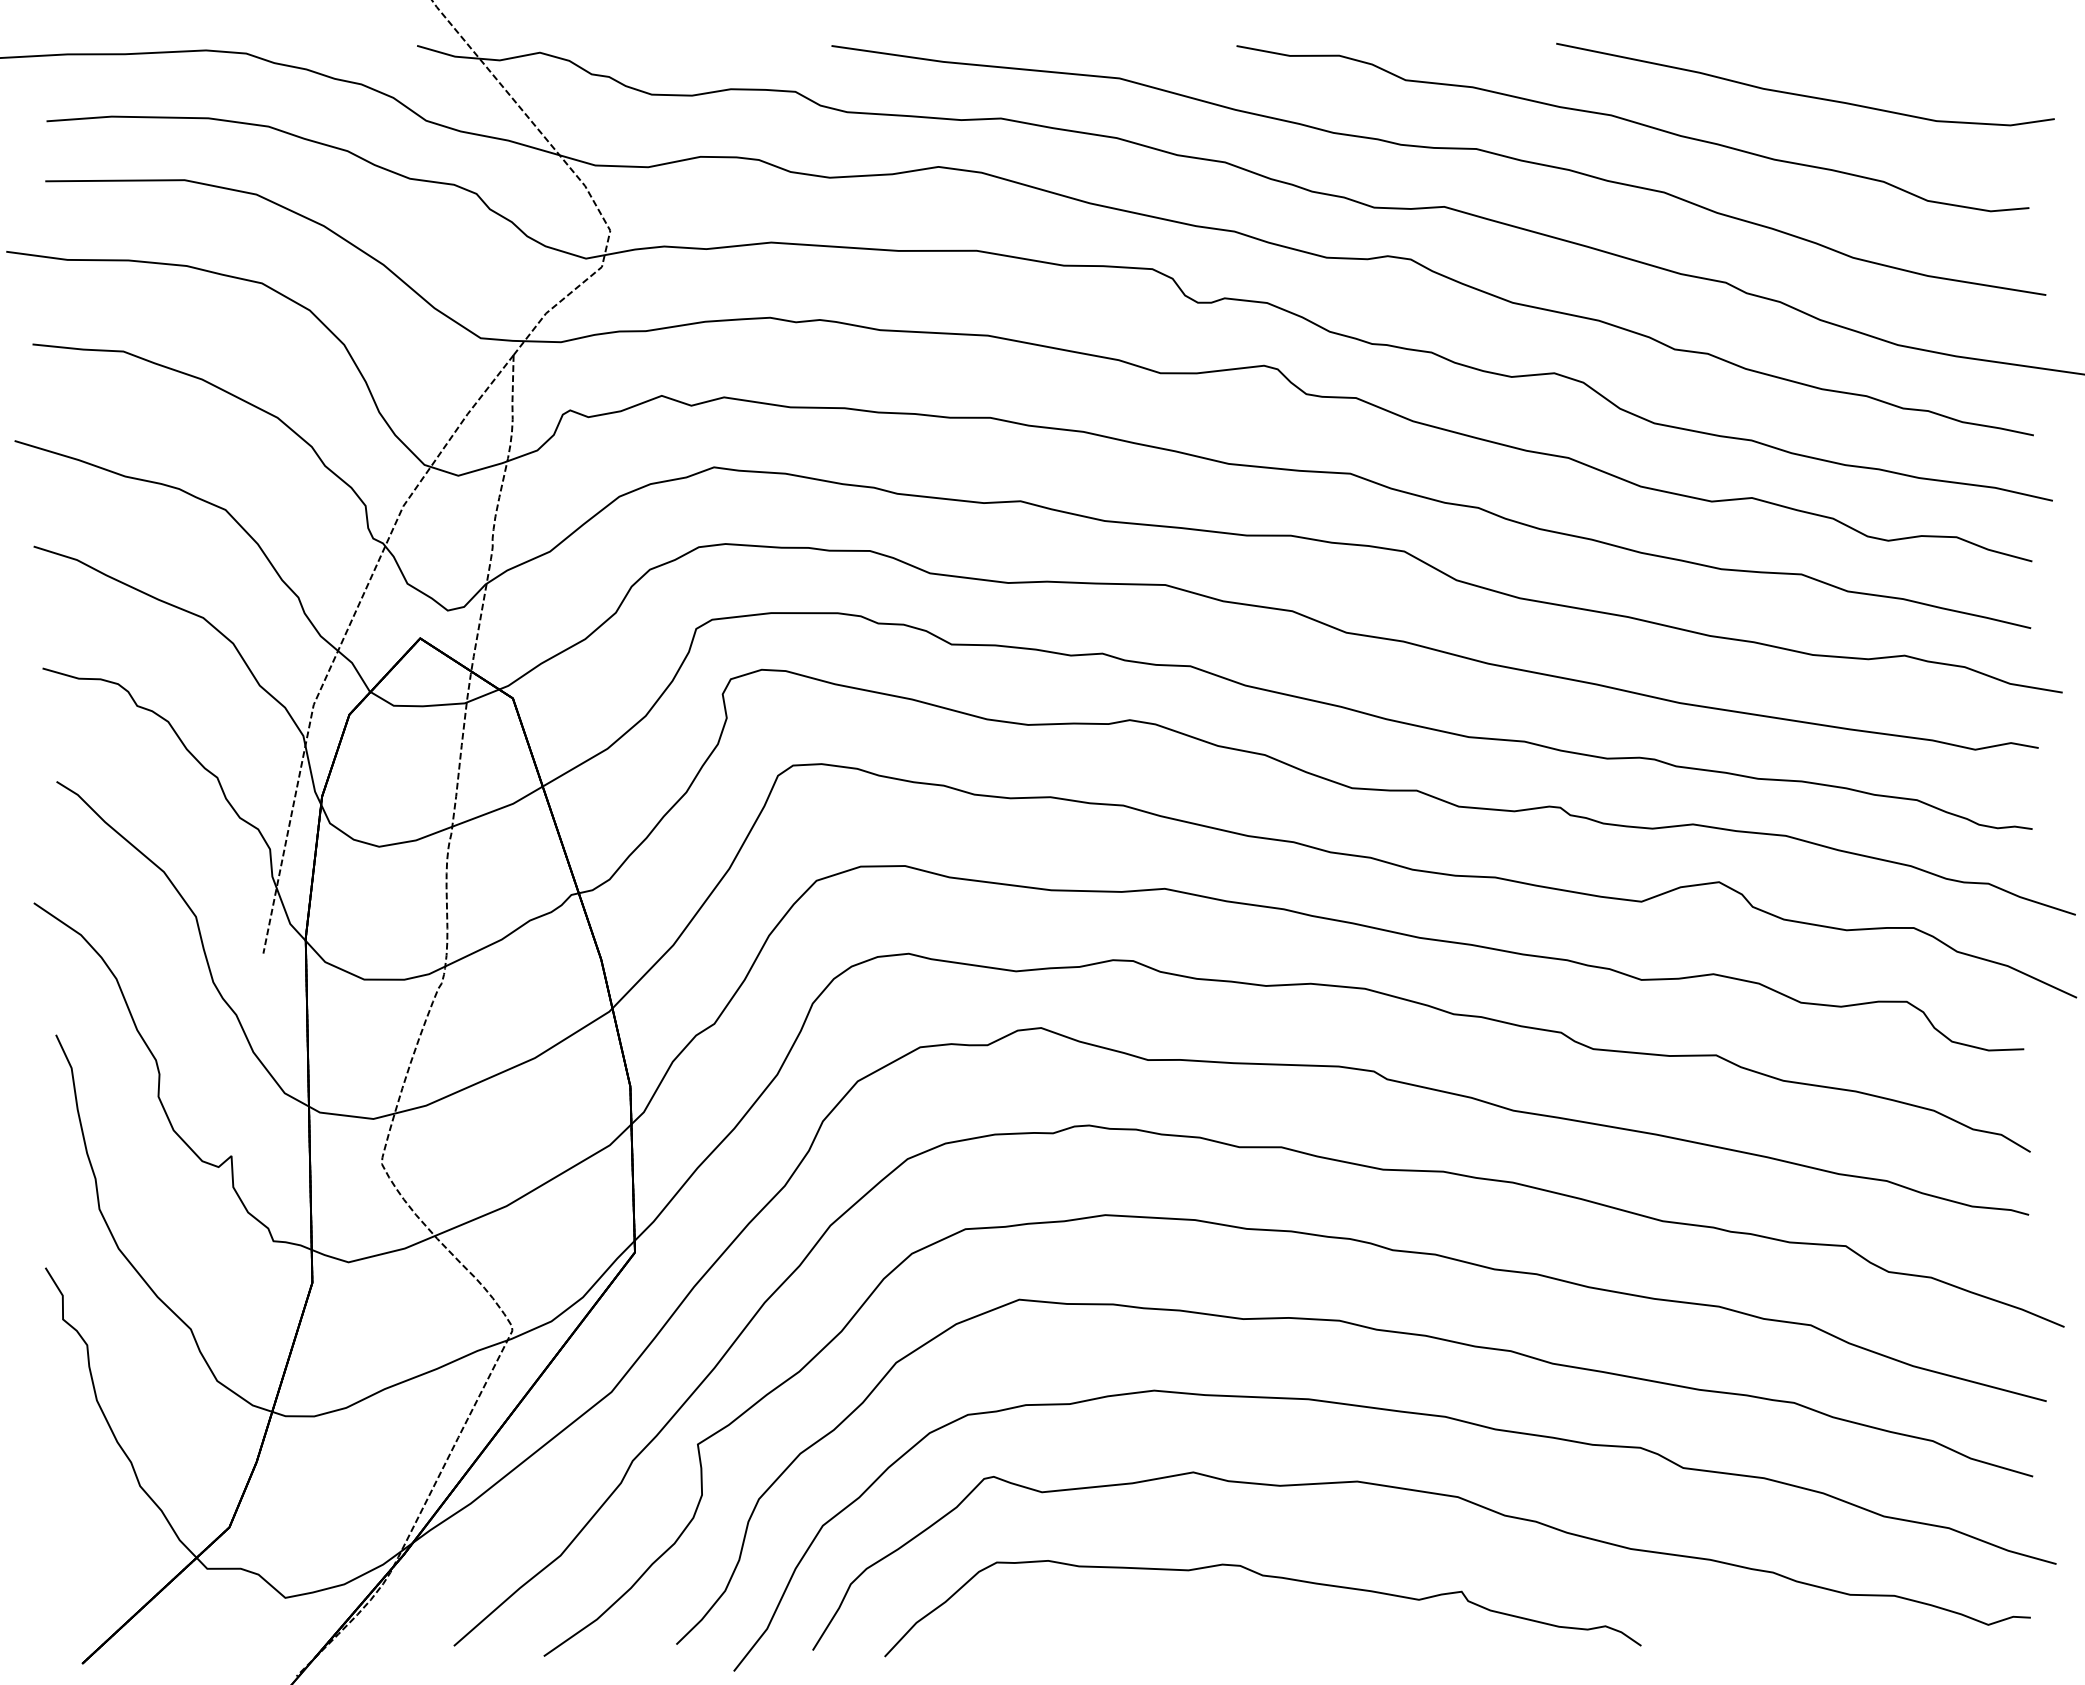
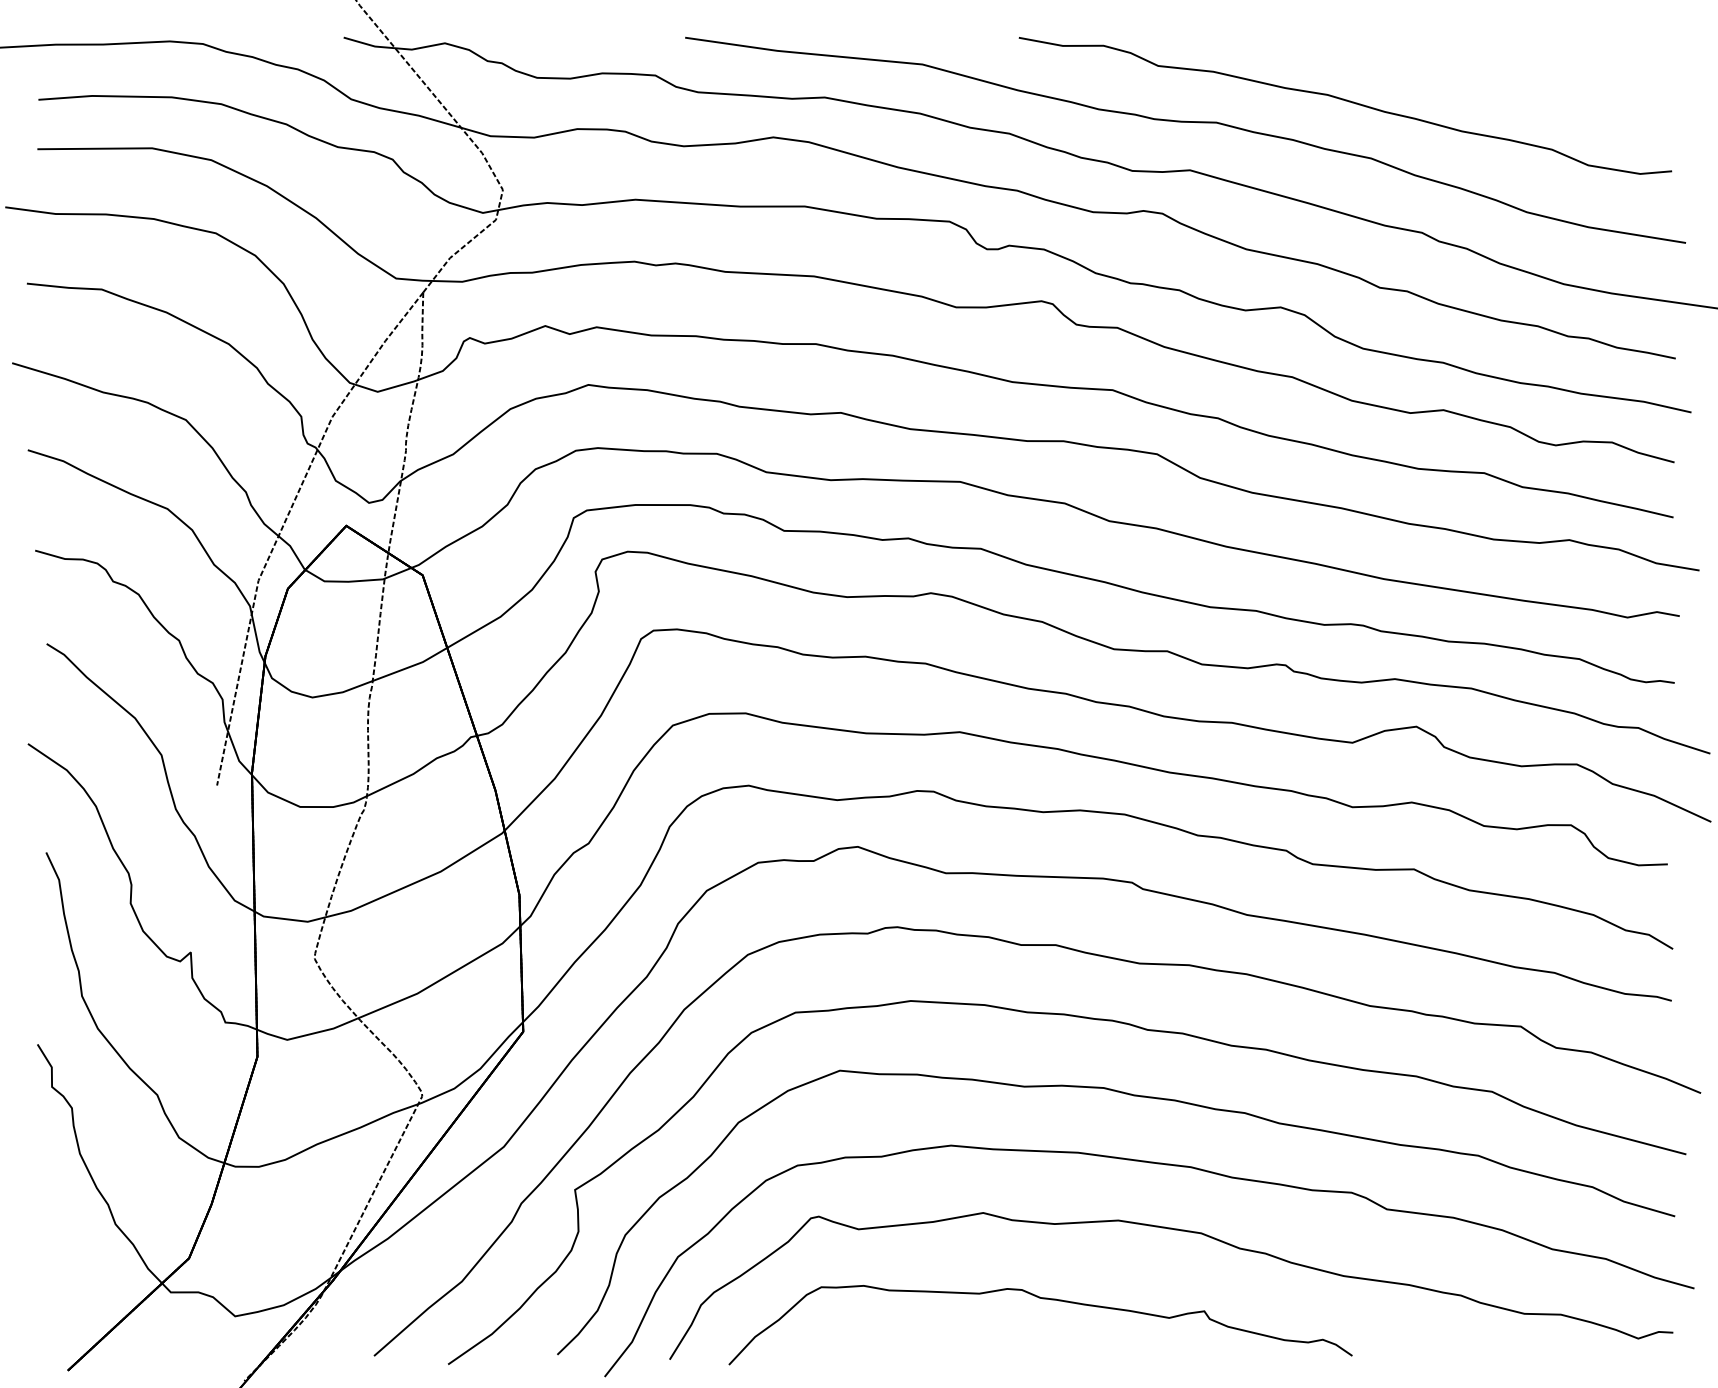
part: (1803, 94) -> (1485, 77), removed

